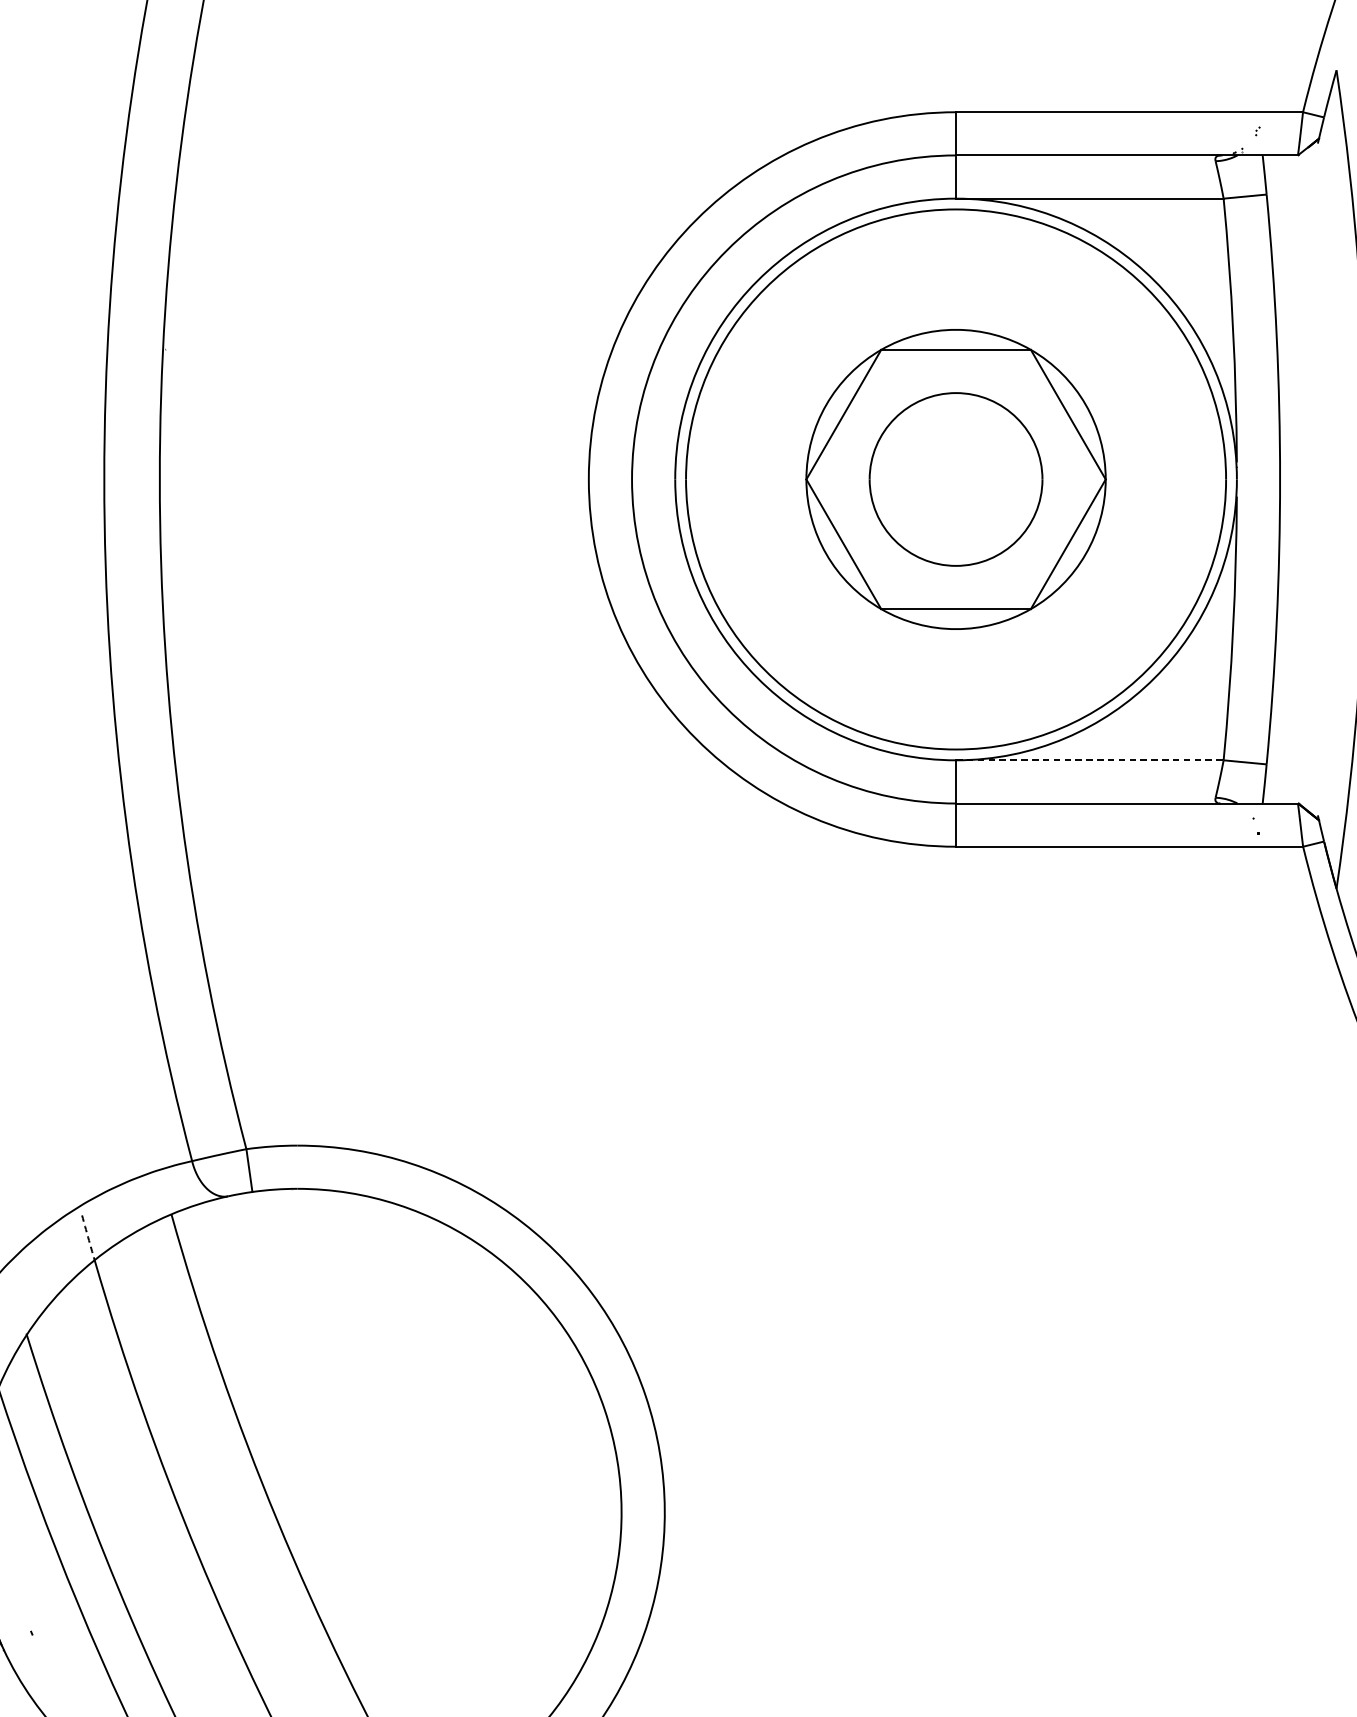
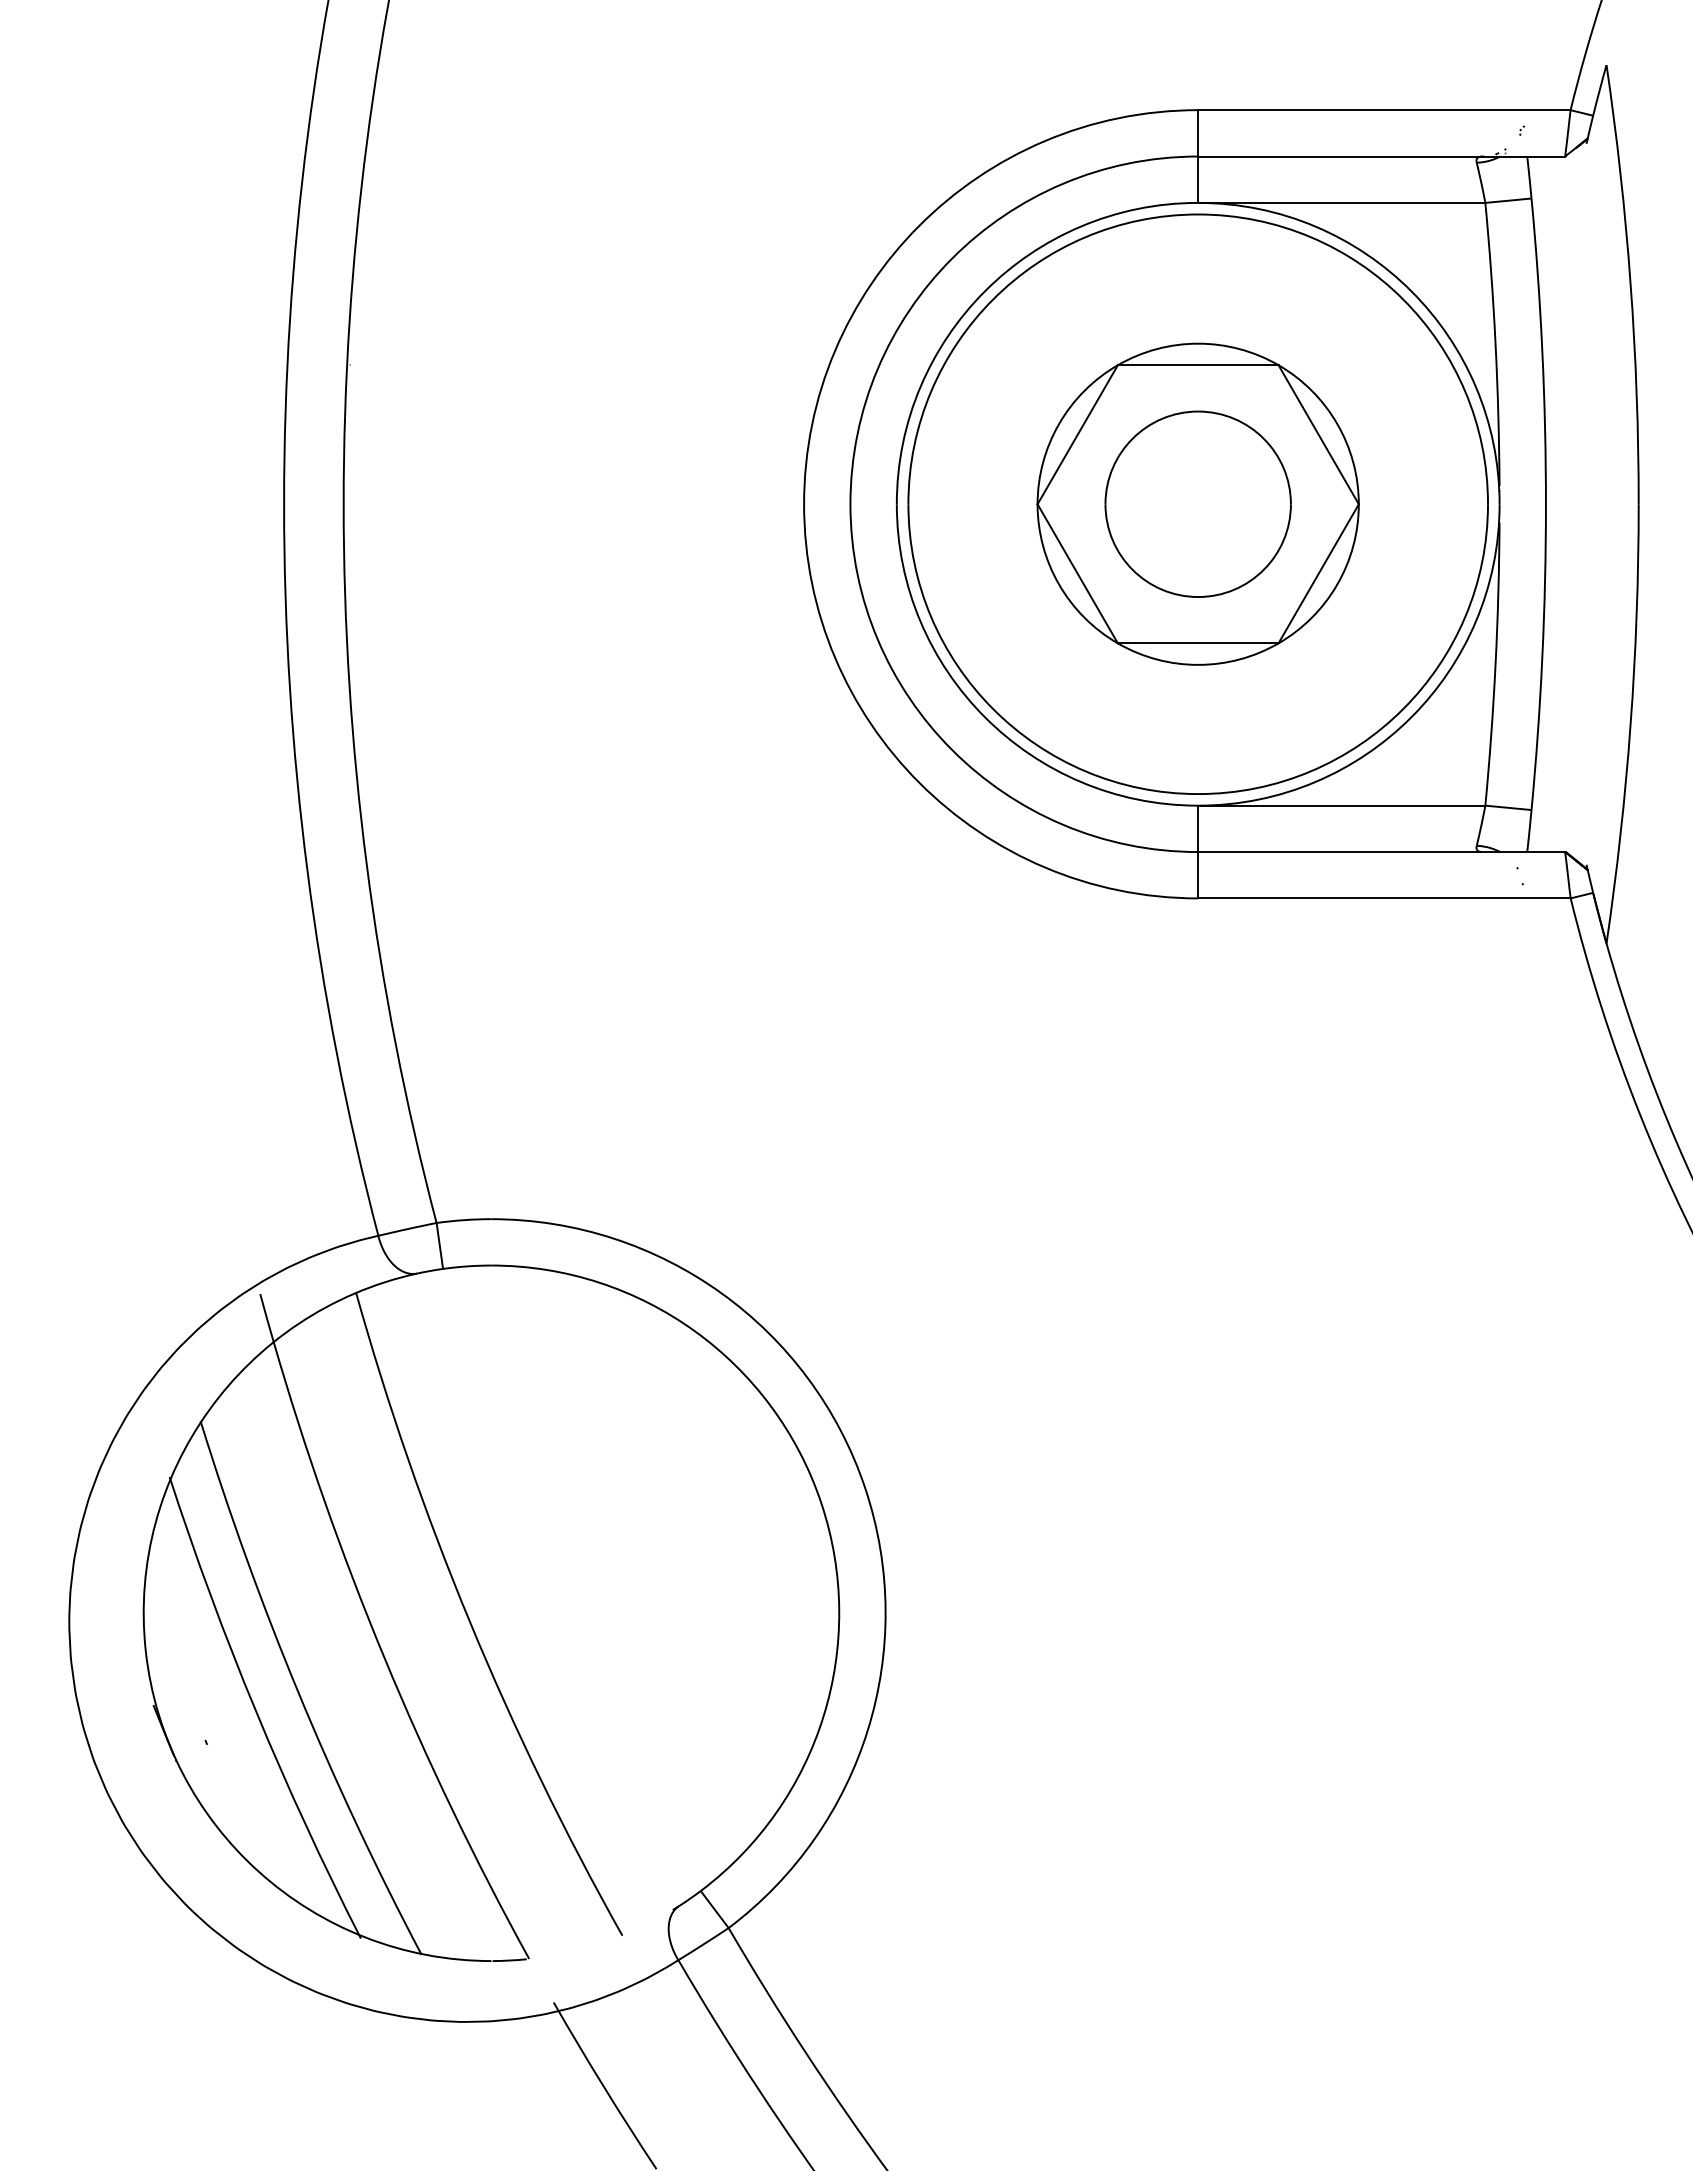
line: (1089, 760) -> (1341, 805), dashed -> solid
arc: (87, 1238) -> (266, 1318), dashed -> solid

